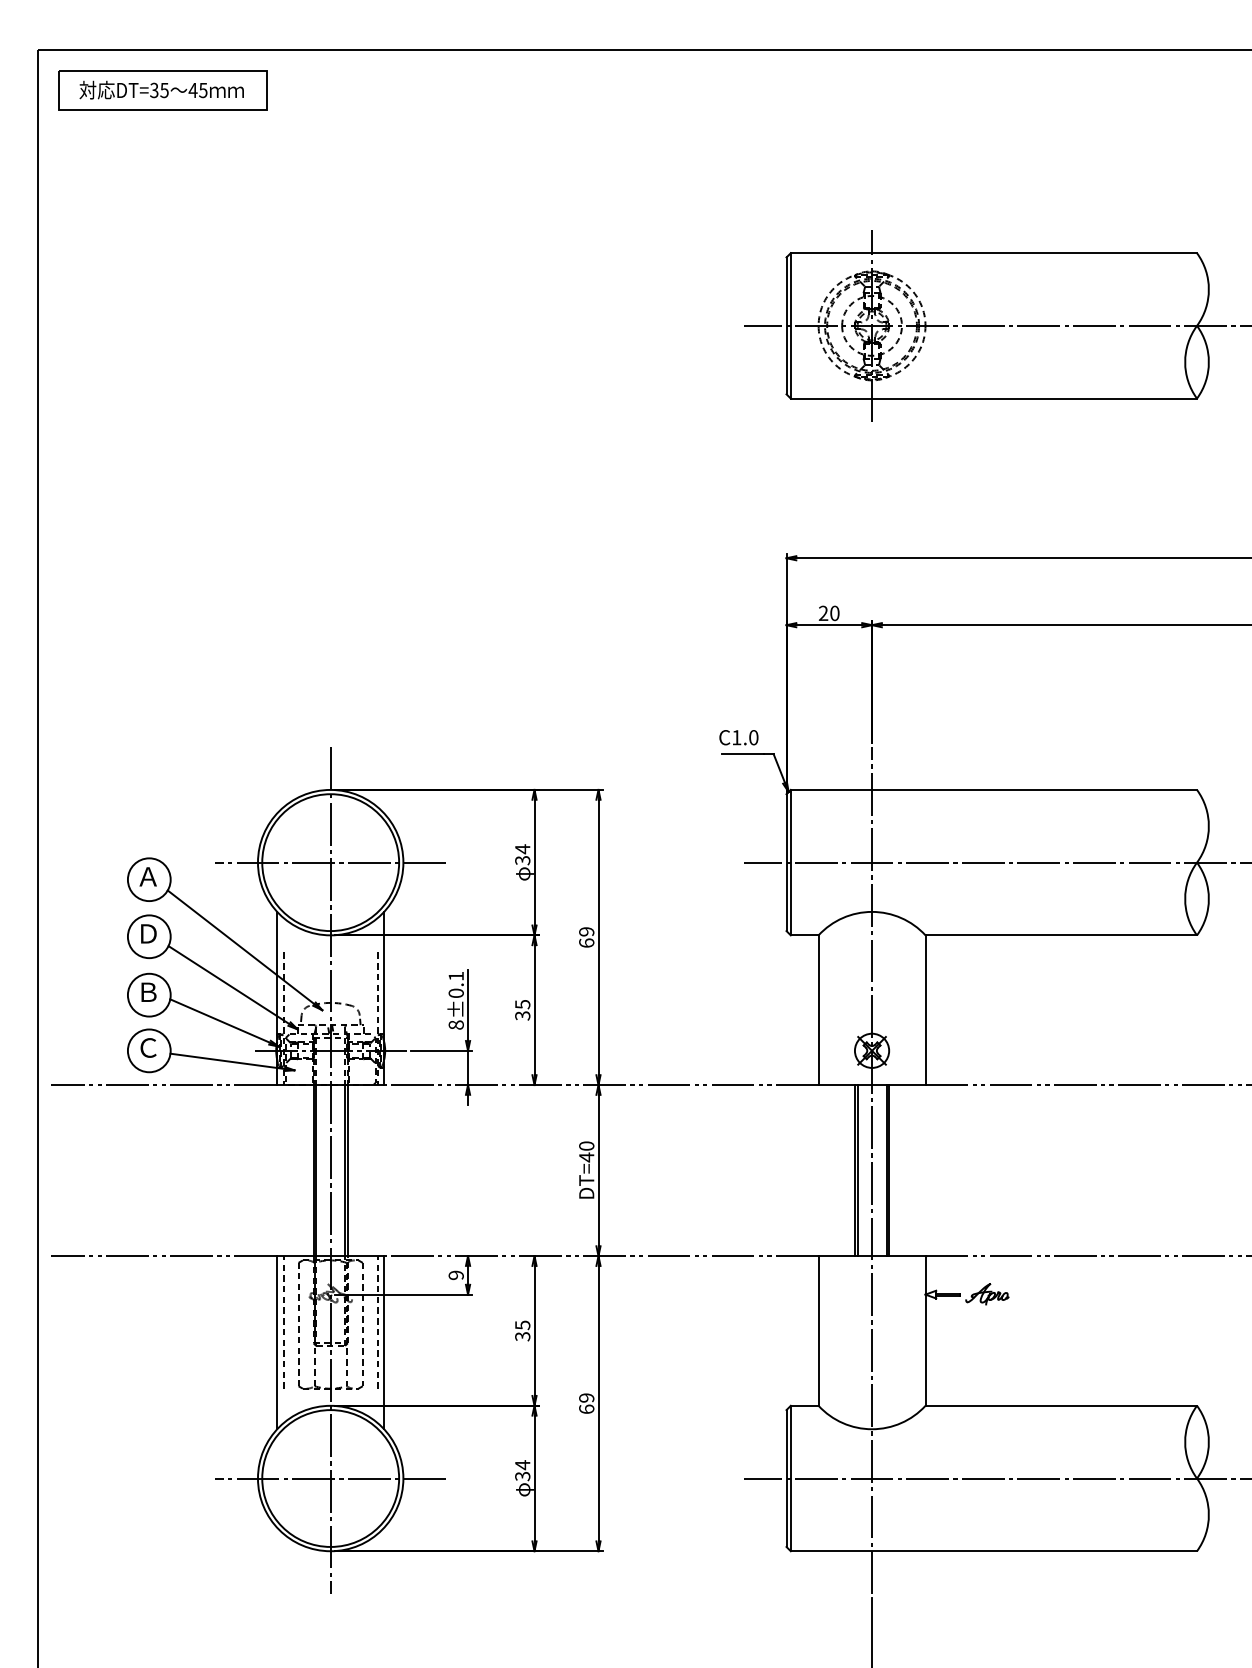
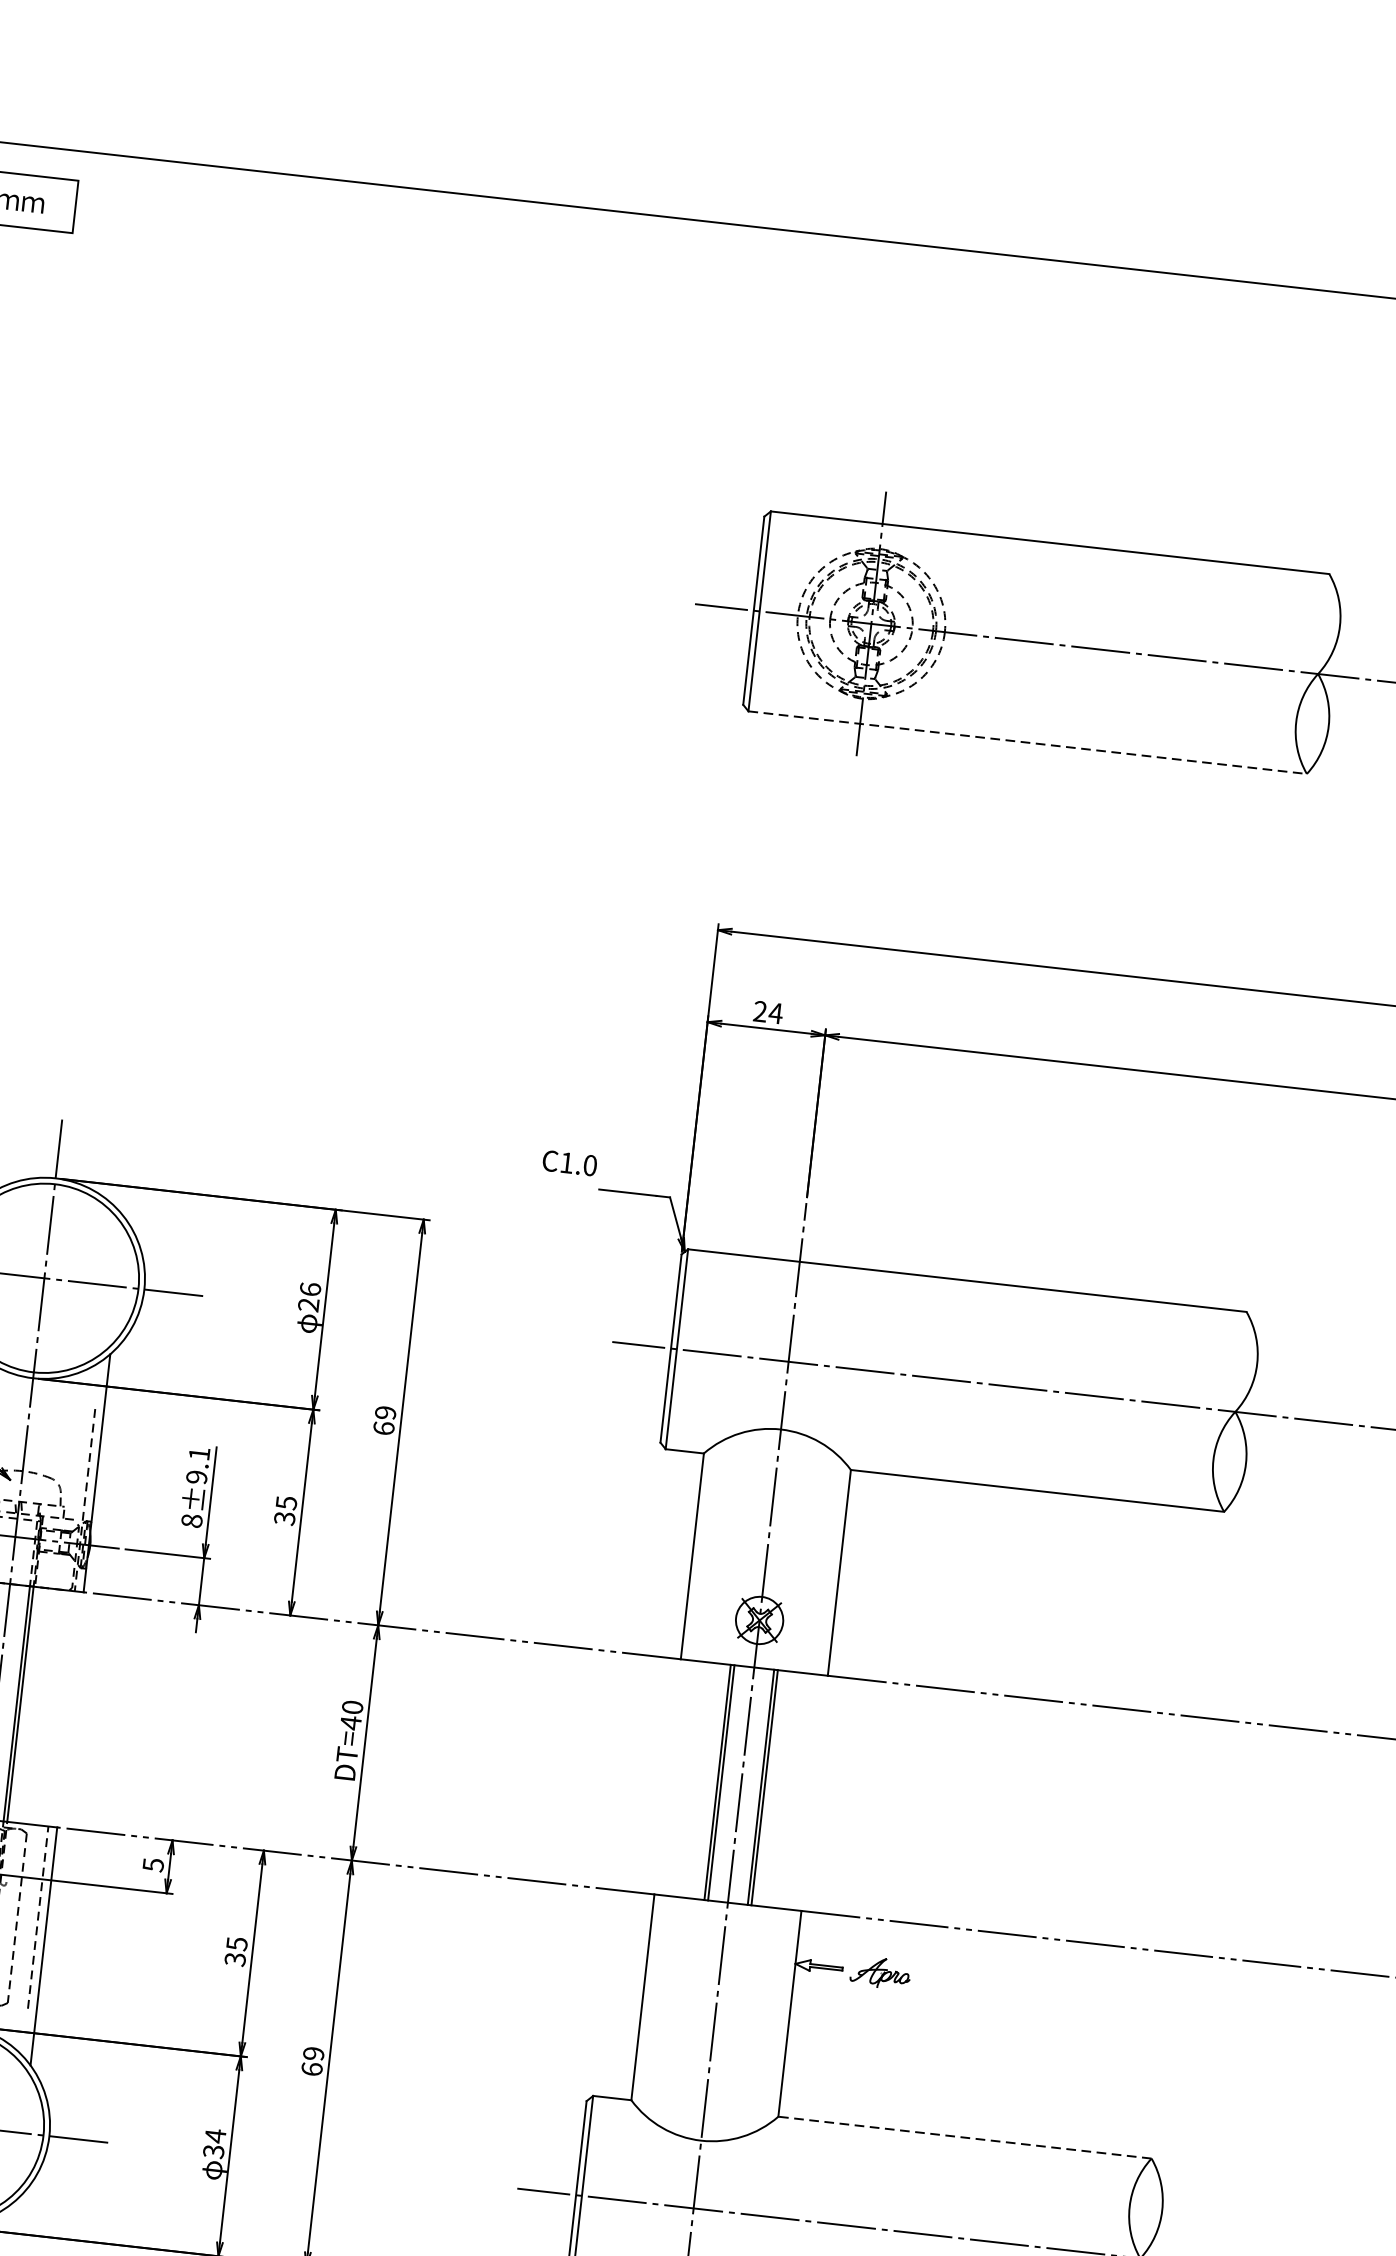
line: (994, 398) -> (1028, 742), solid -> dashed
text: (834, 613) -> (775, 1013), 20 -> 24
text: (738, 737) -> (569, 1162), moved
text: (522, 854) -> (309, 1296), 34 -> 26
text: (455, 992) -> (195, 1476), 8±0.1 -> 8±9.1
text: (455, 1275) -> (152, 1865), 9 -> 5
line: (1061, 1405) -> (965, 2137), solid -> dashed

